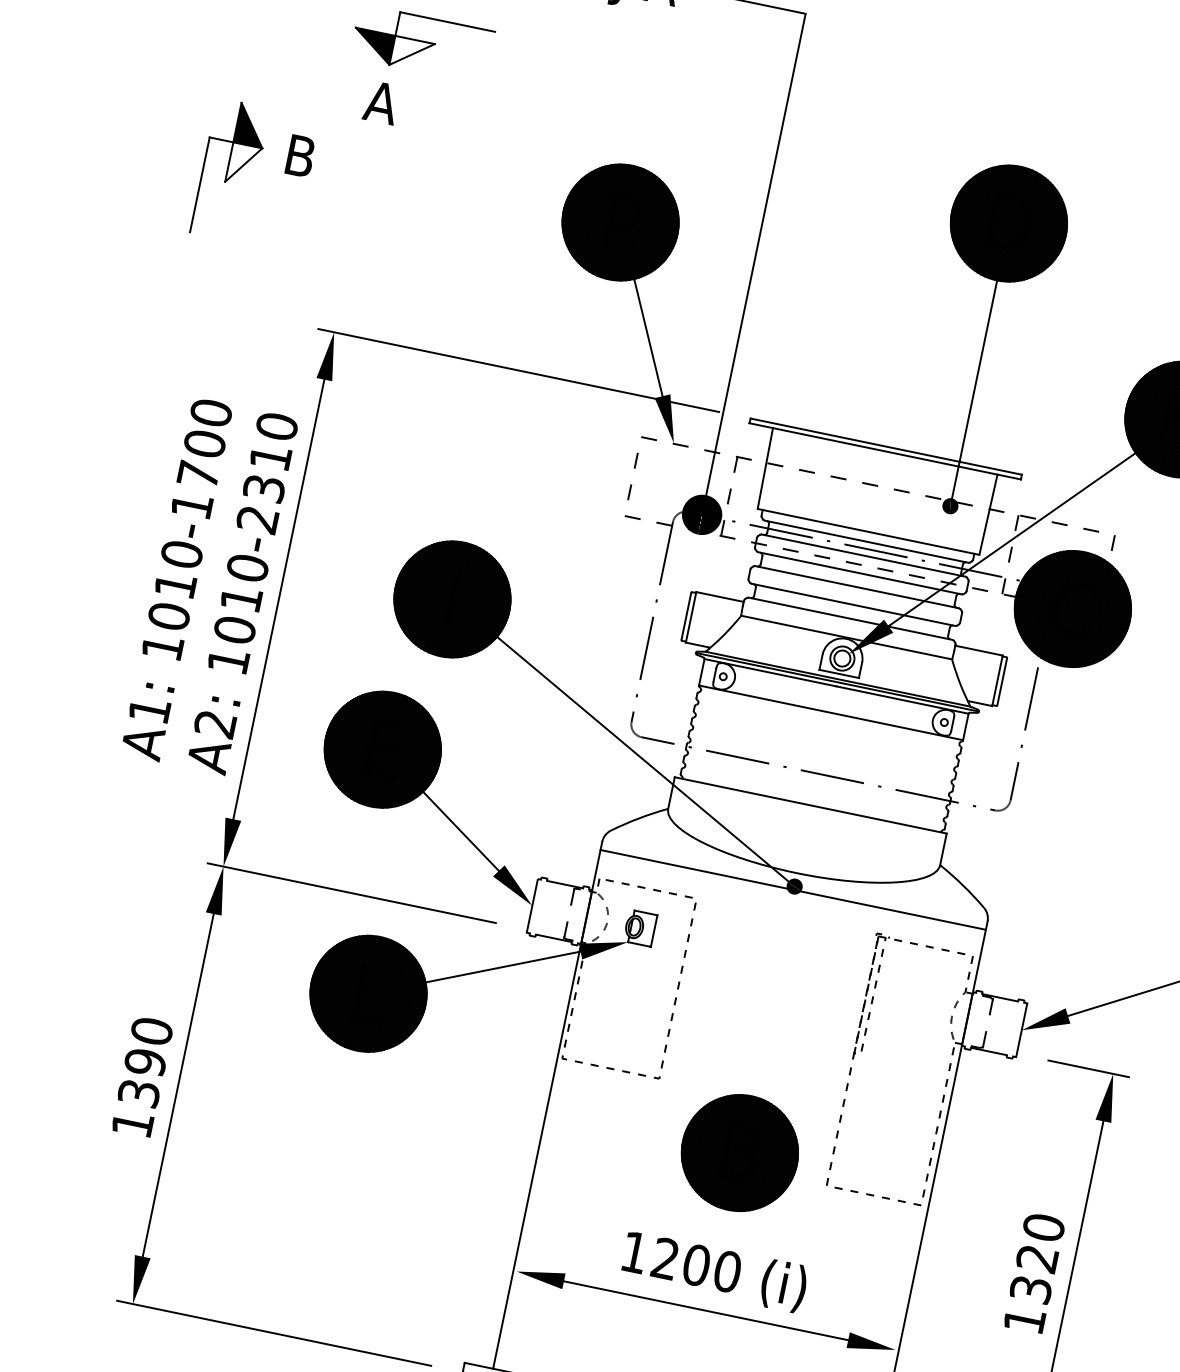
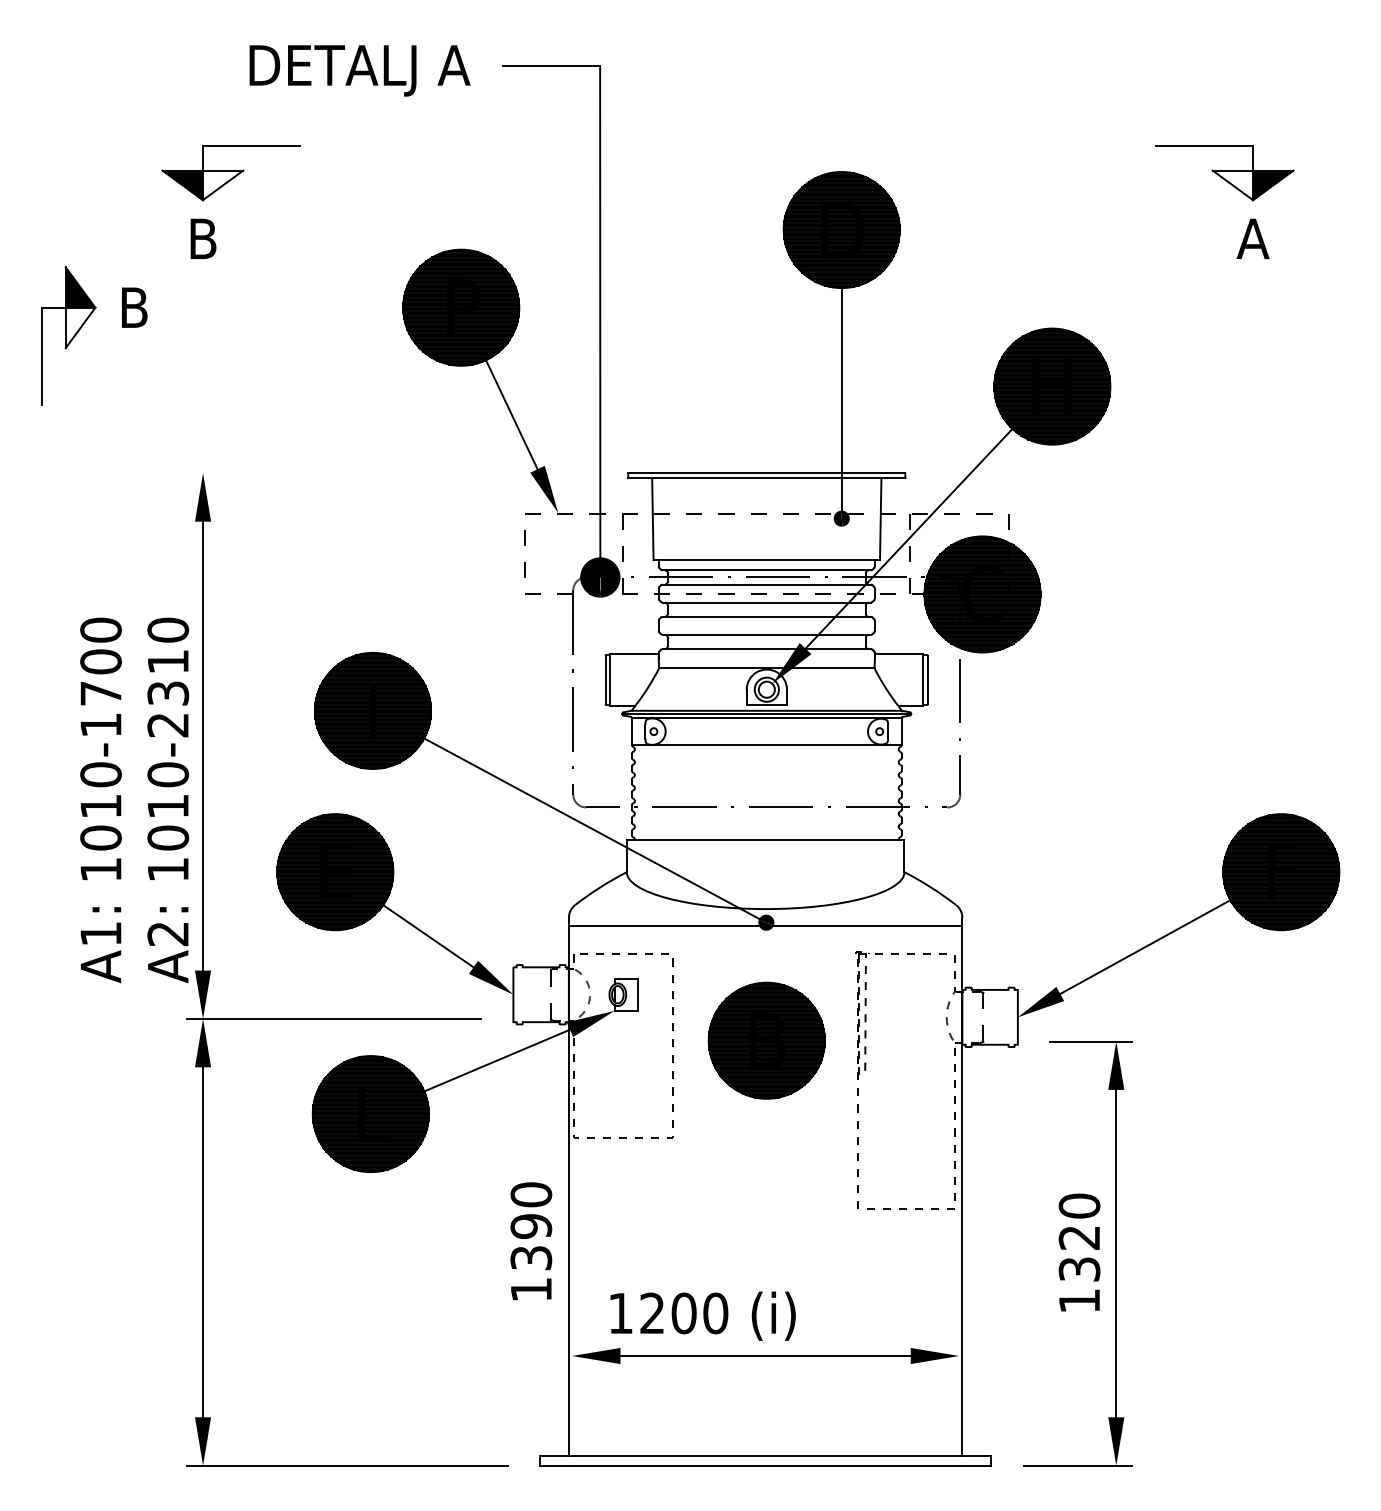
text: (381, 102) -> (202, 238), A -> B
line: (518, 370) -> (391, 473), removed
text: (209, 586) -> (134, 800), moved
text: (142, 1077) -> (531, 1241), moved
part: (739, 1152) -> (766, 1040), moved
text: (714, 1271) -> (702, 1315), moved

